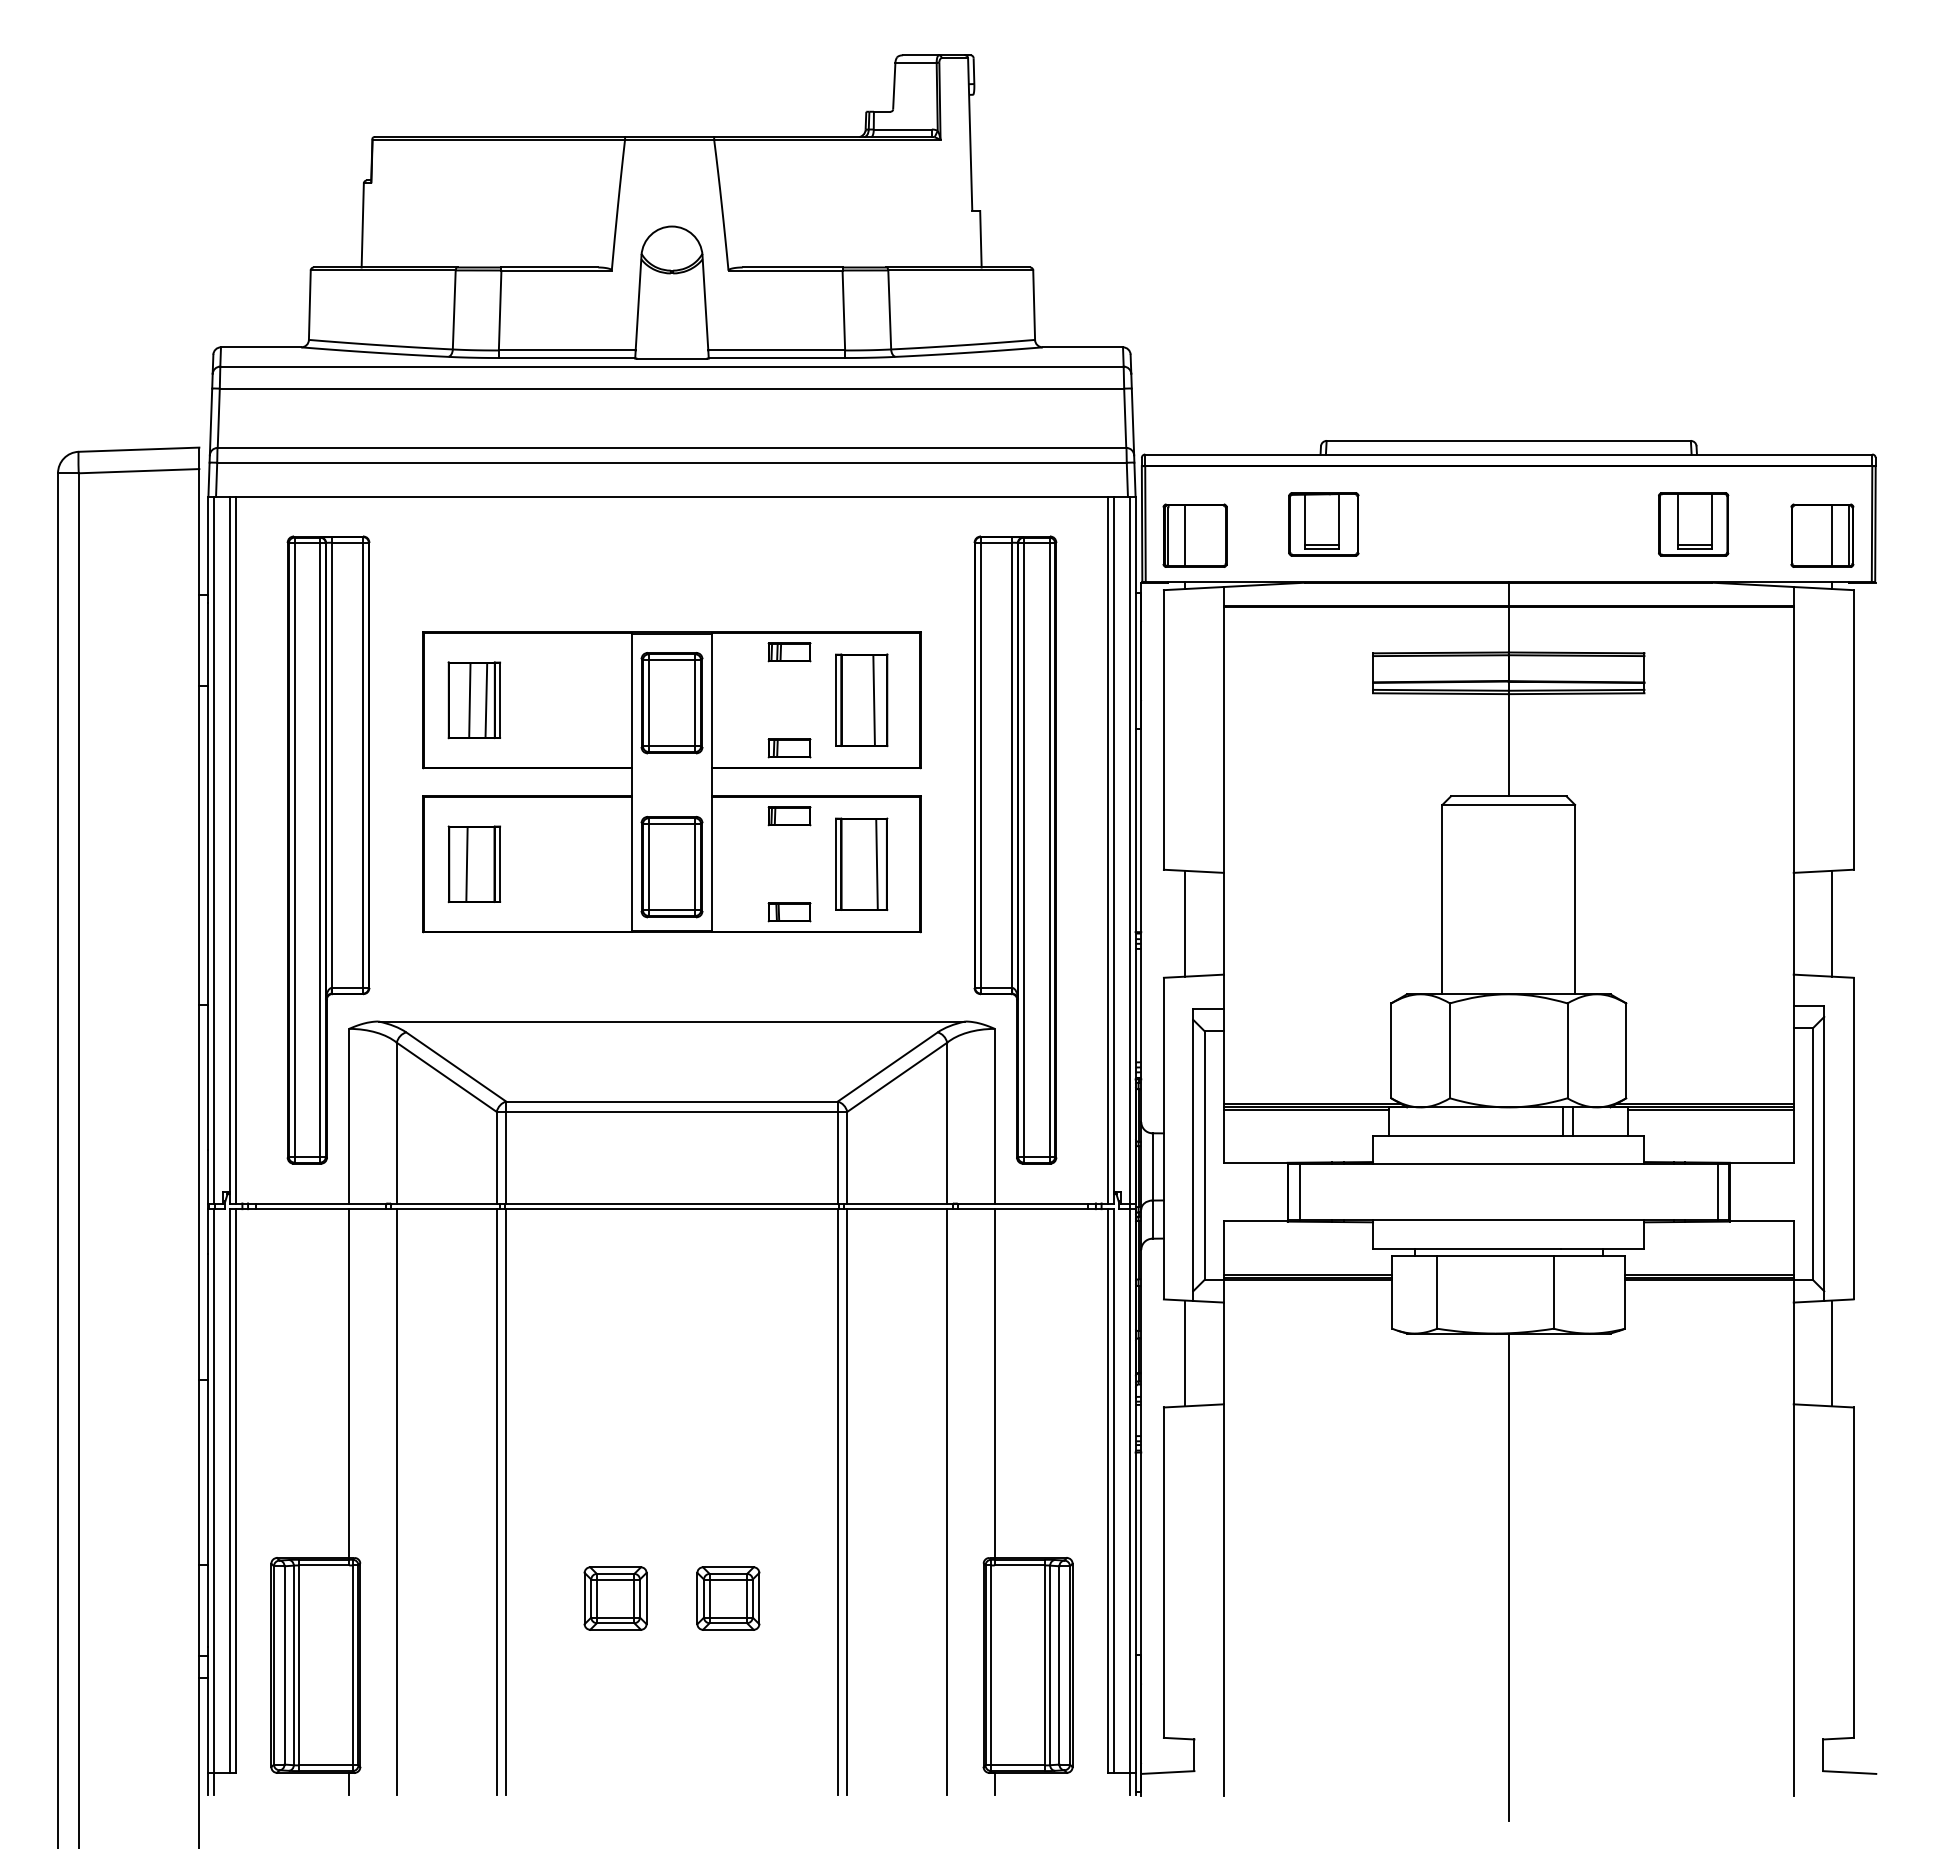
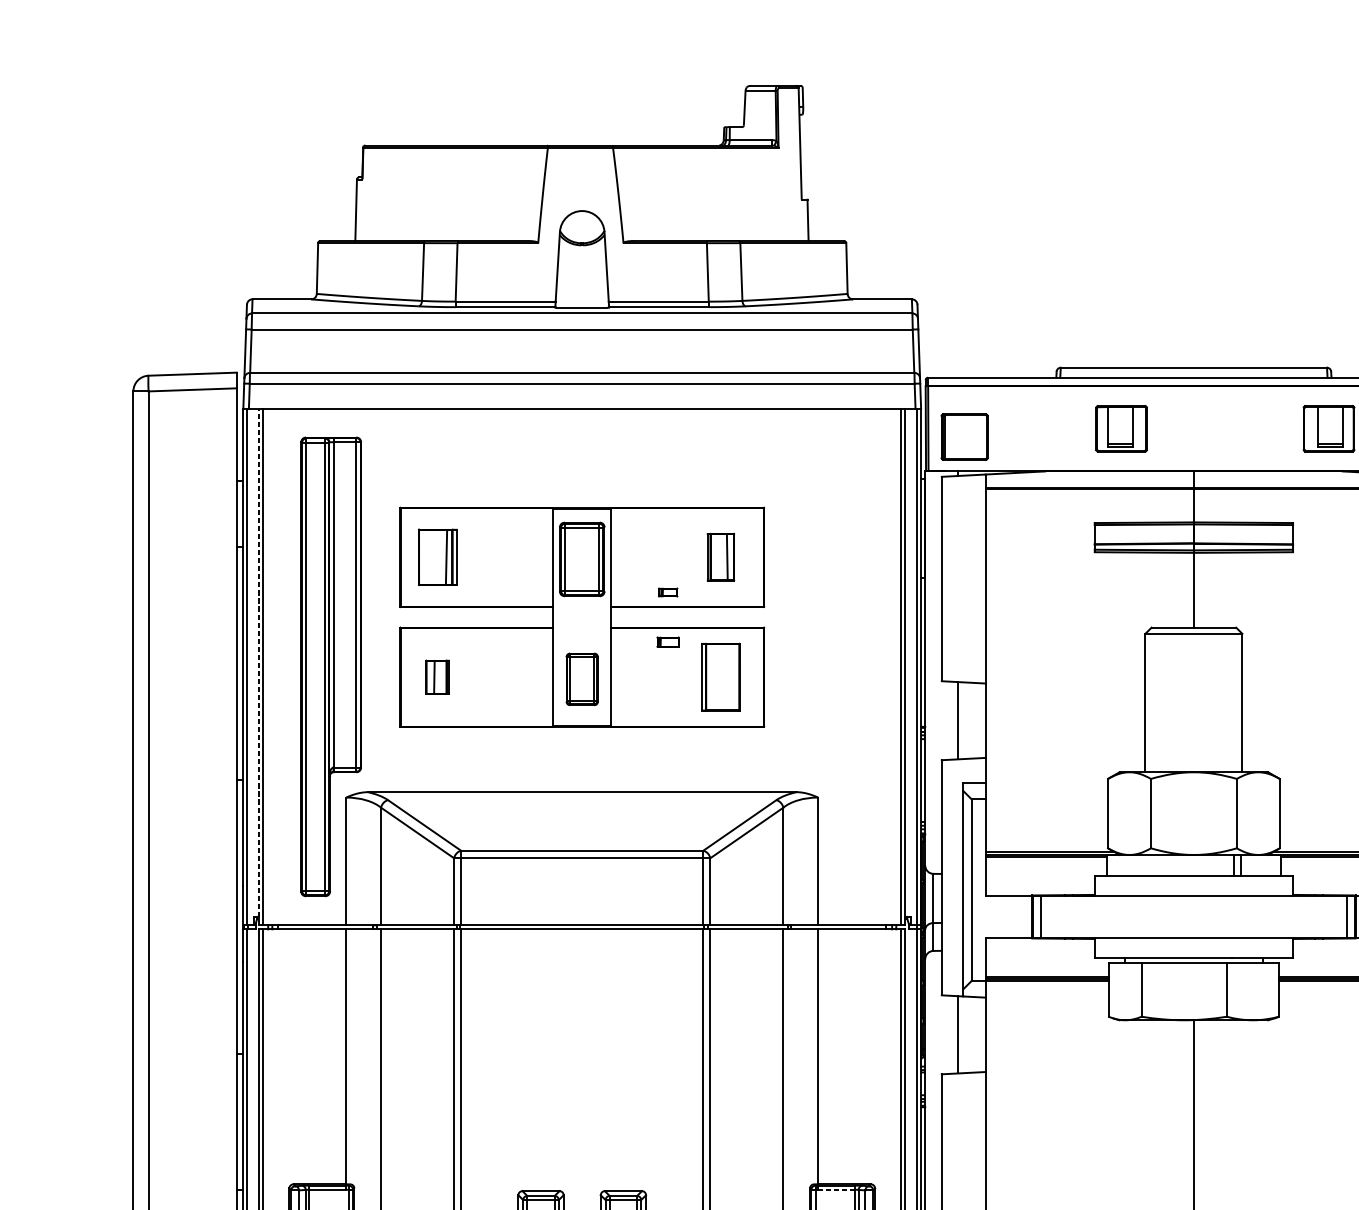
part: (1323, 524) -> (1121, 428), moved
line: (1185, 535) -> (957, 436), removed
part: (789, 652) -> (668, 522), removed
line: (469, 699) -> (434, 556), removed
part: (861, 699) -> (720, 556), size x0.7
part: (789, 748) -> (668, 592), size x0.6
part: (789, 816) -> (668, 642), size x0.7
line: (229, 849) -> (258, 666), solid -> dashed
part: (1015, 849) -> (833, 666), removed
part: (473, 864) -> (437, 677), size x0.6
line: (876, 864) -> (731, 677), removed
part: (671, 867) -> (581, 679), size x0.7
part: (789, 912) -> (668, 712), removed
line: (1019, 1565) -> (836, 1189), solid -> dashed

